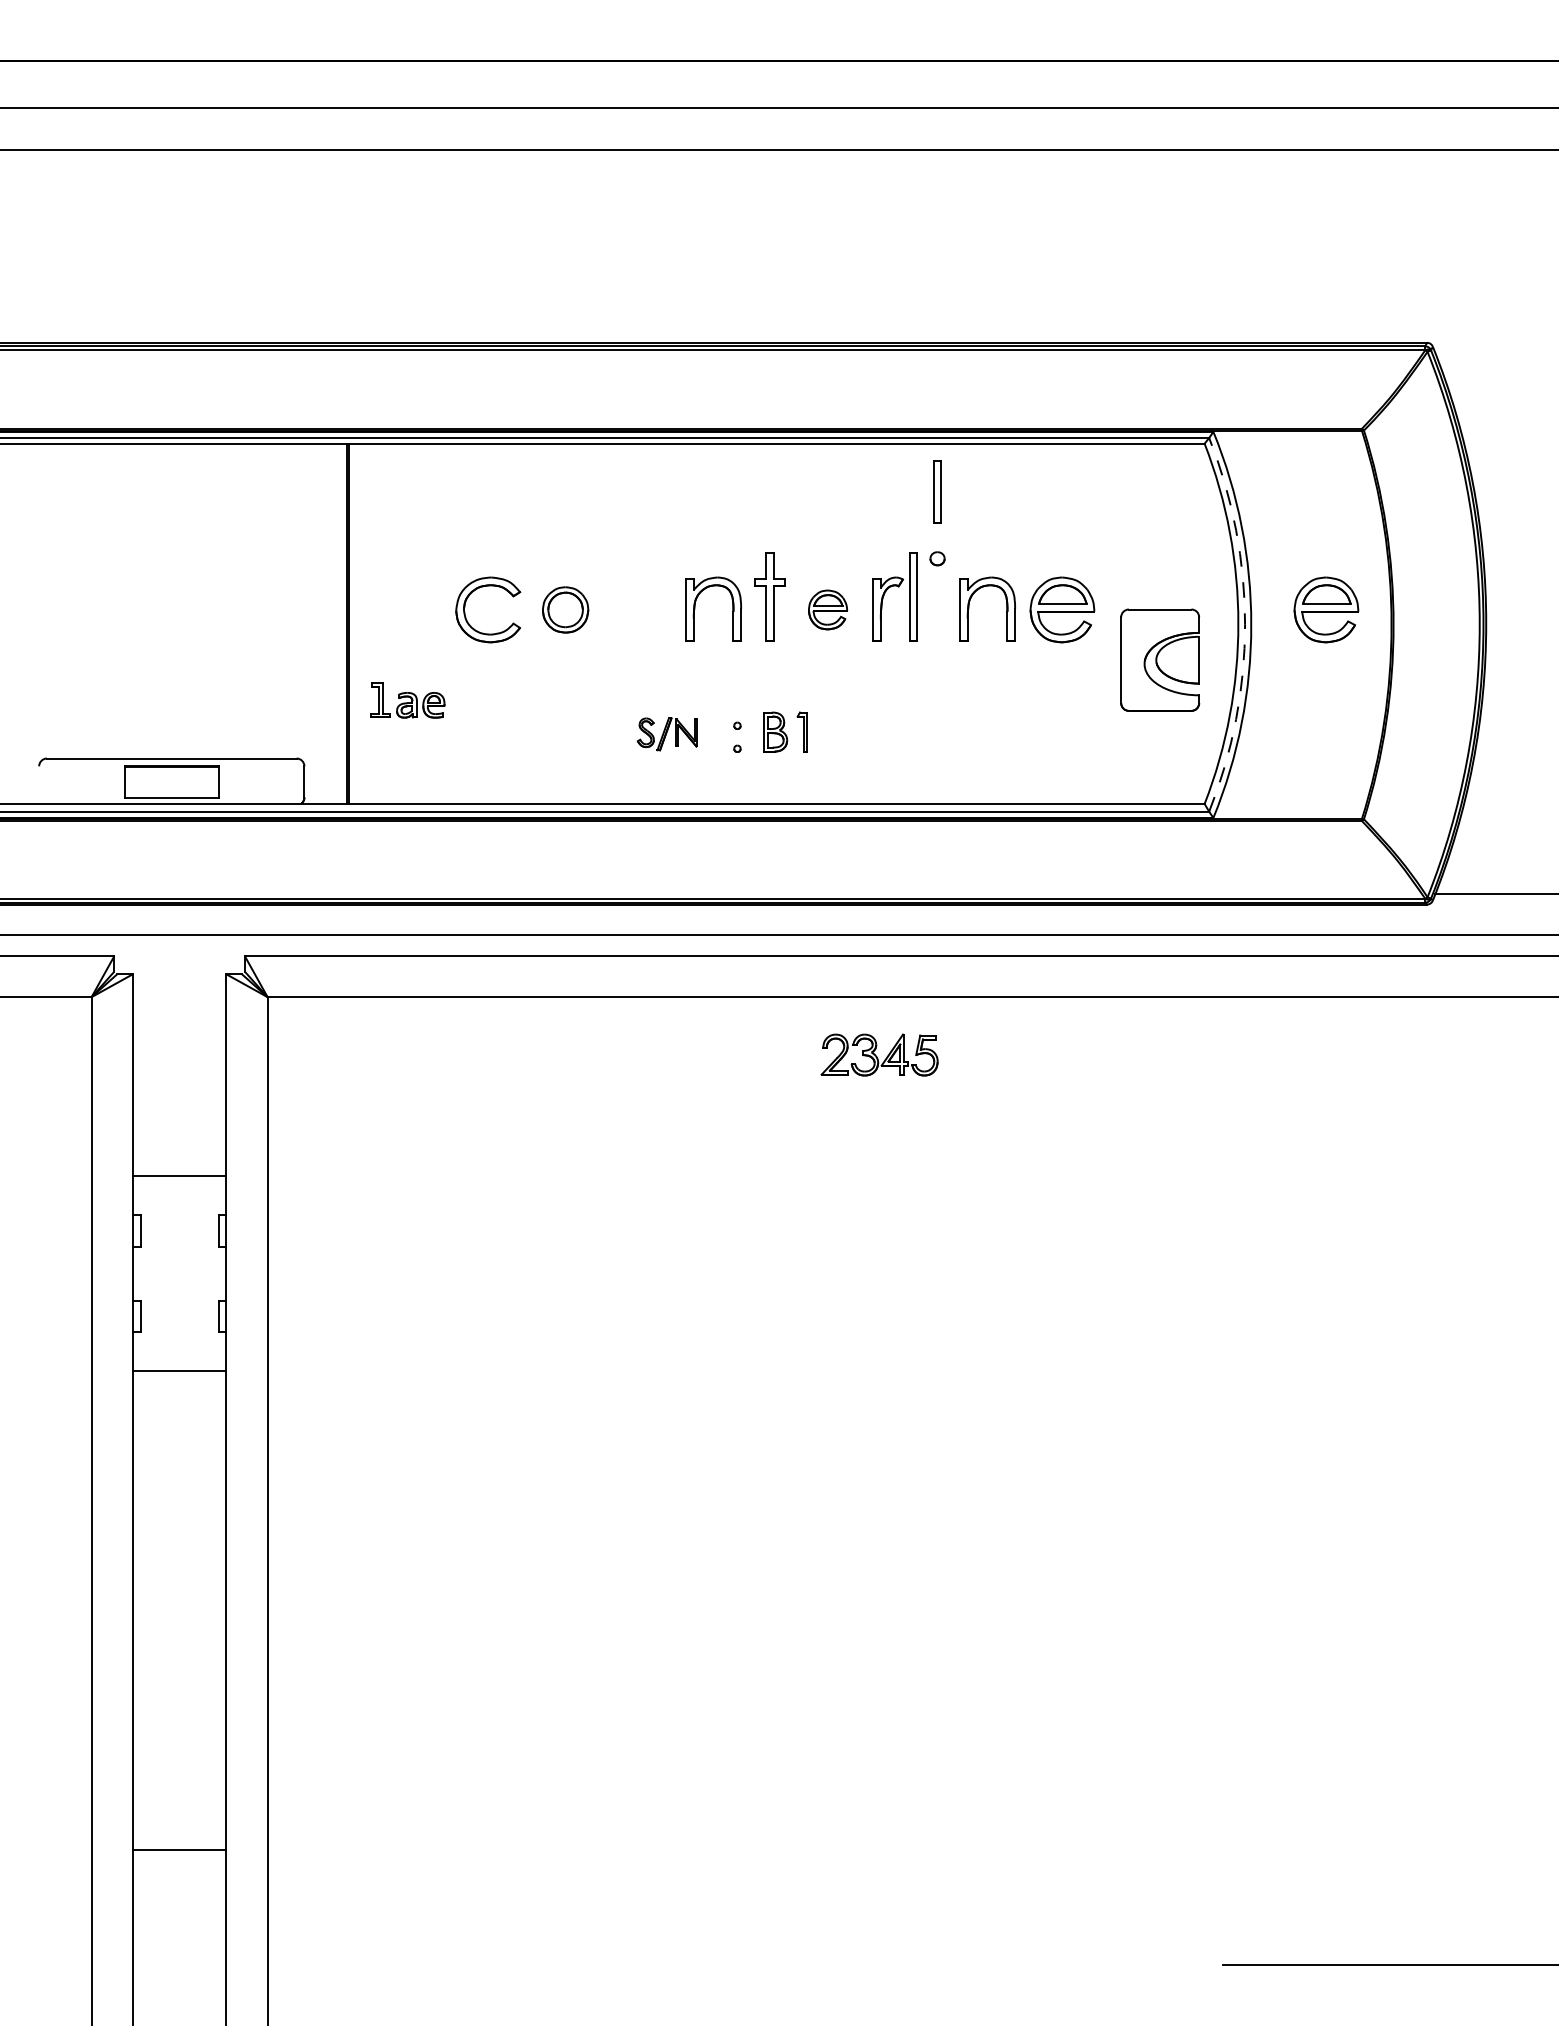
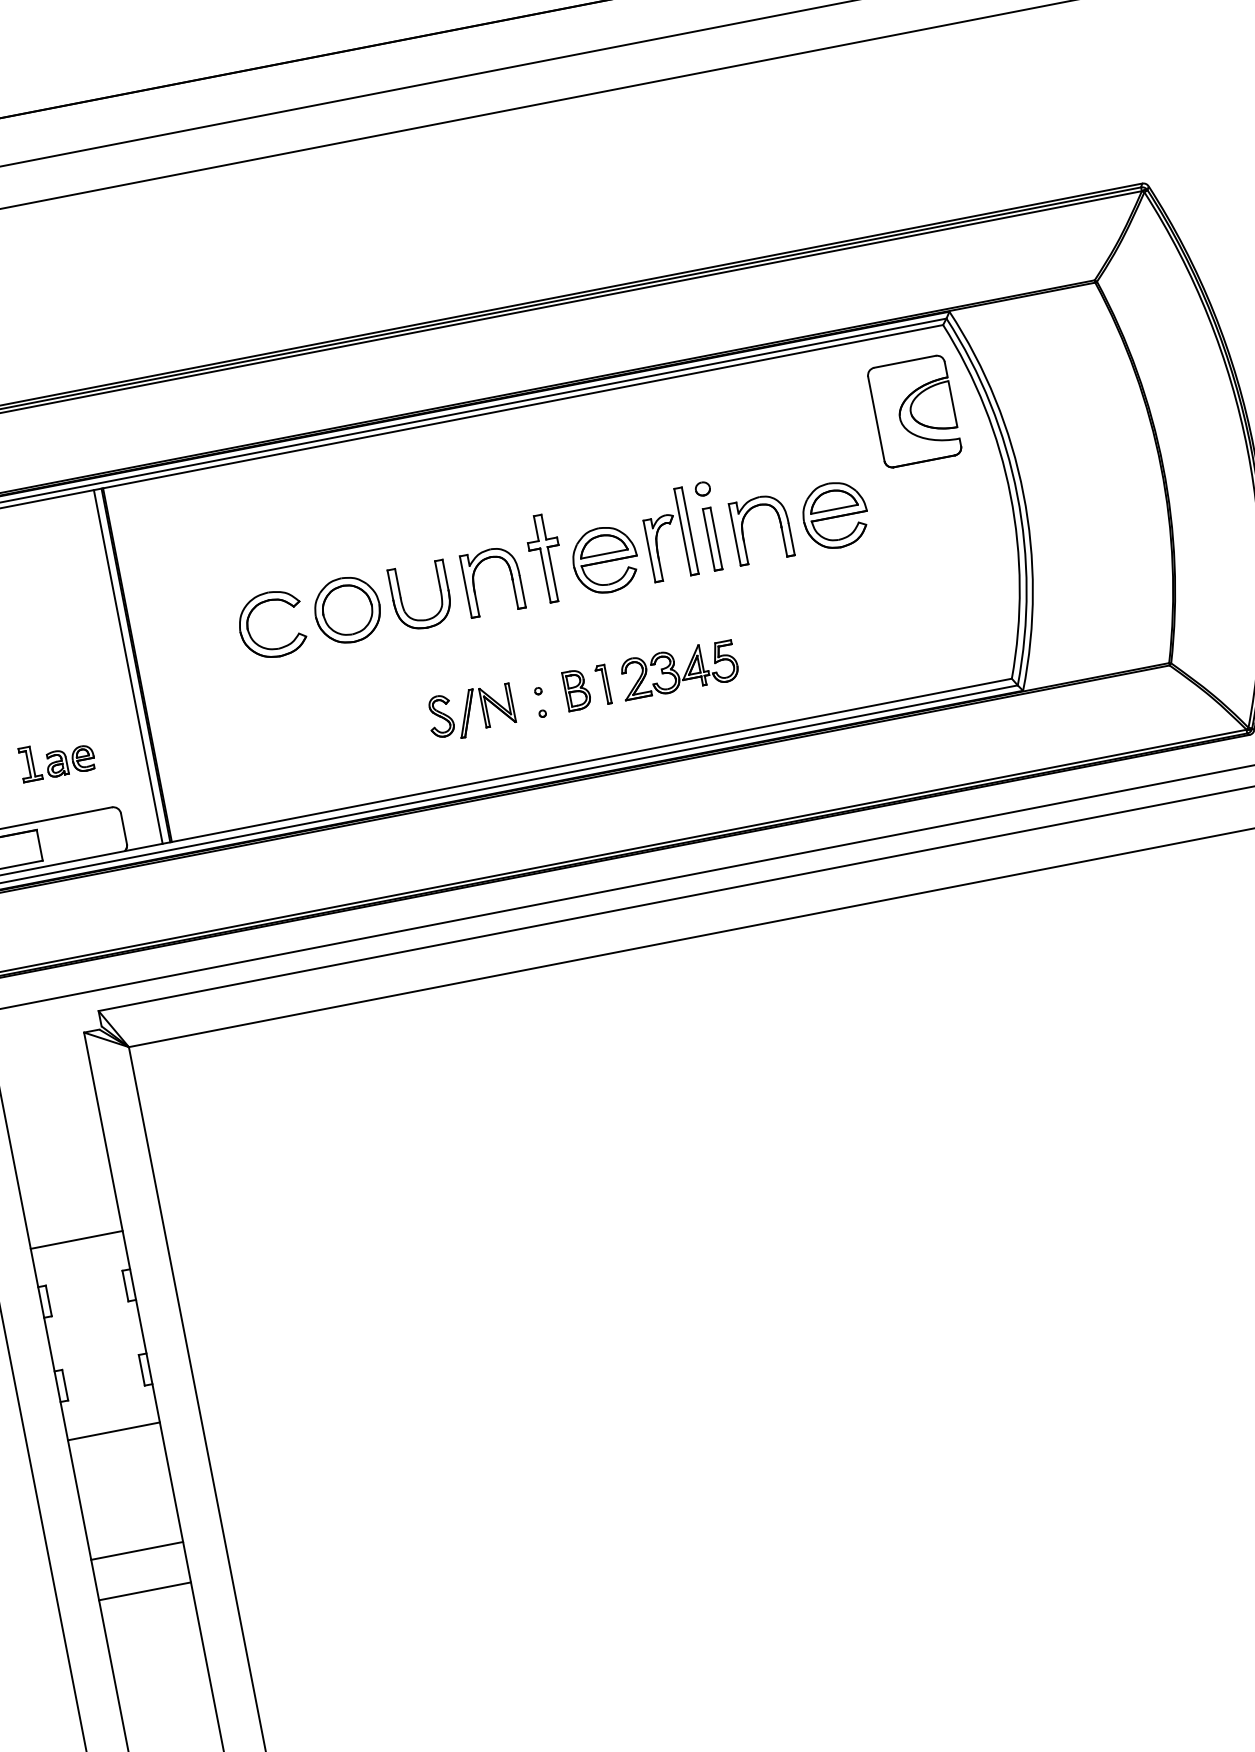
part: (937, 491) -> (712, 538), moved
part: (565, 609) -> (347, 609), size x1.43
part: (827, 609) -> (604, 559), size x1.67
part: (1326, 609) -> (1094, 464), removed
part: (621, 612) -> (402, 602), added
line: (339, 623) -> (128, 666), added
arc: (1245, 624) -> (1017, 494), dashed -> solid
part: (1160, 659) -> (914, 410), moved
part: (407, 700) -> (56, 759), moved
part: (667, 734) -> (471, 713), size x1.43
part: (879, 1054) -> (678, 669), moved
line: (179, 1493) -> (137, 1551), added
line: (179, 1534) -> (144, 1591), added

